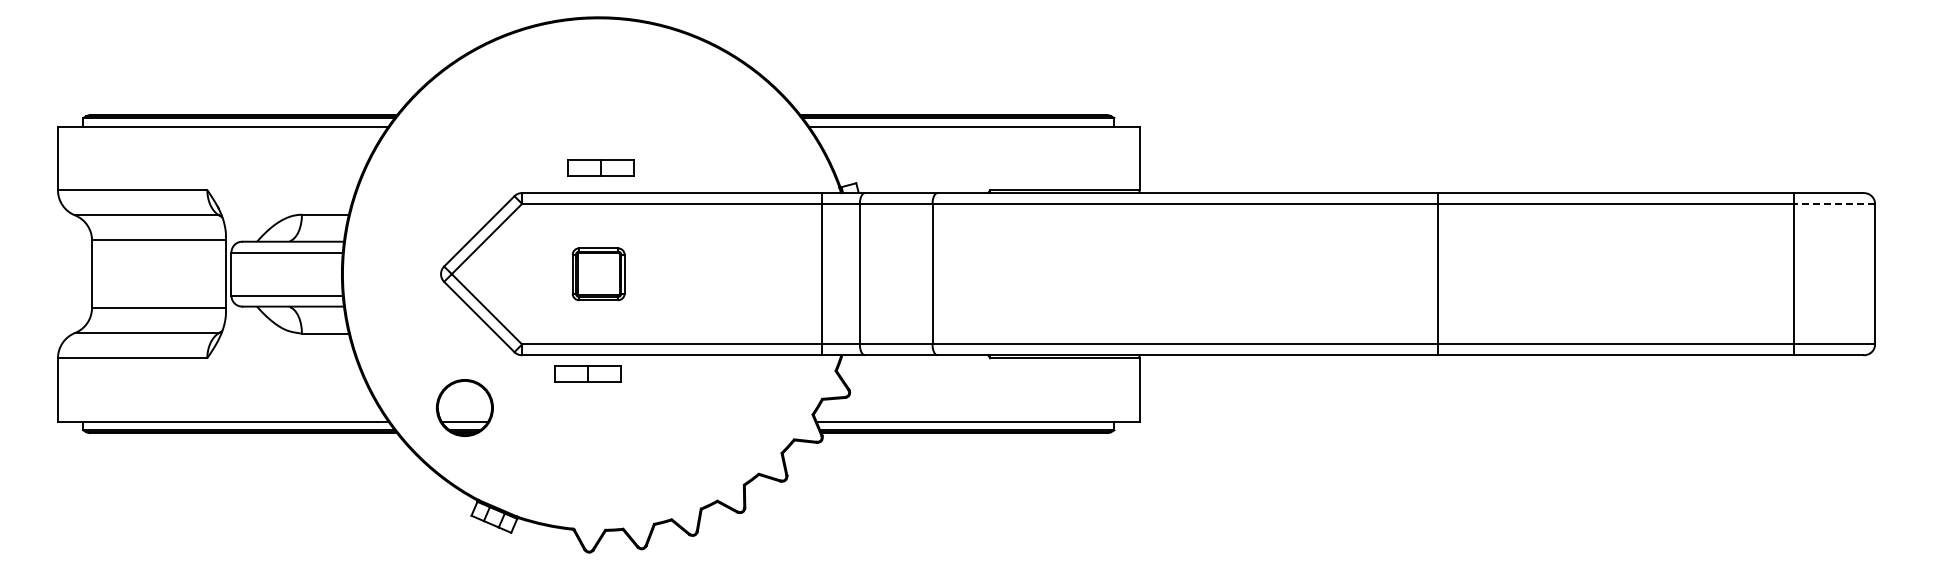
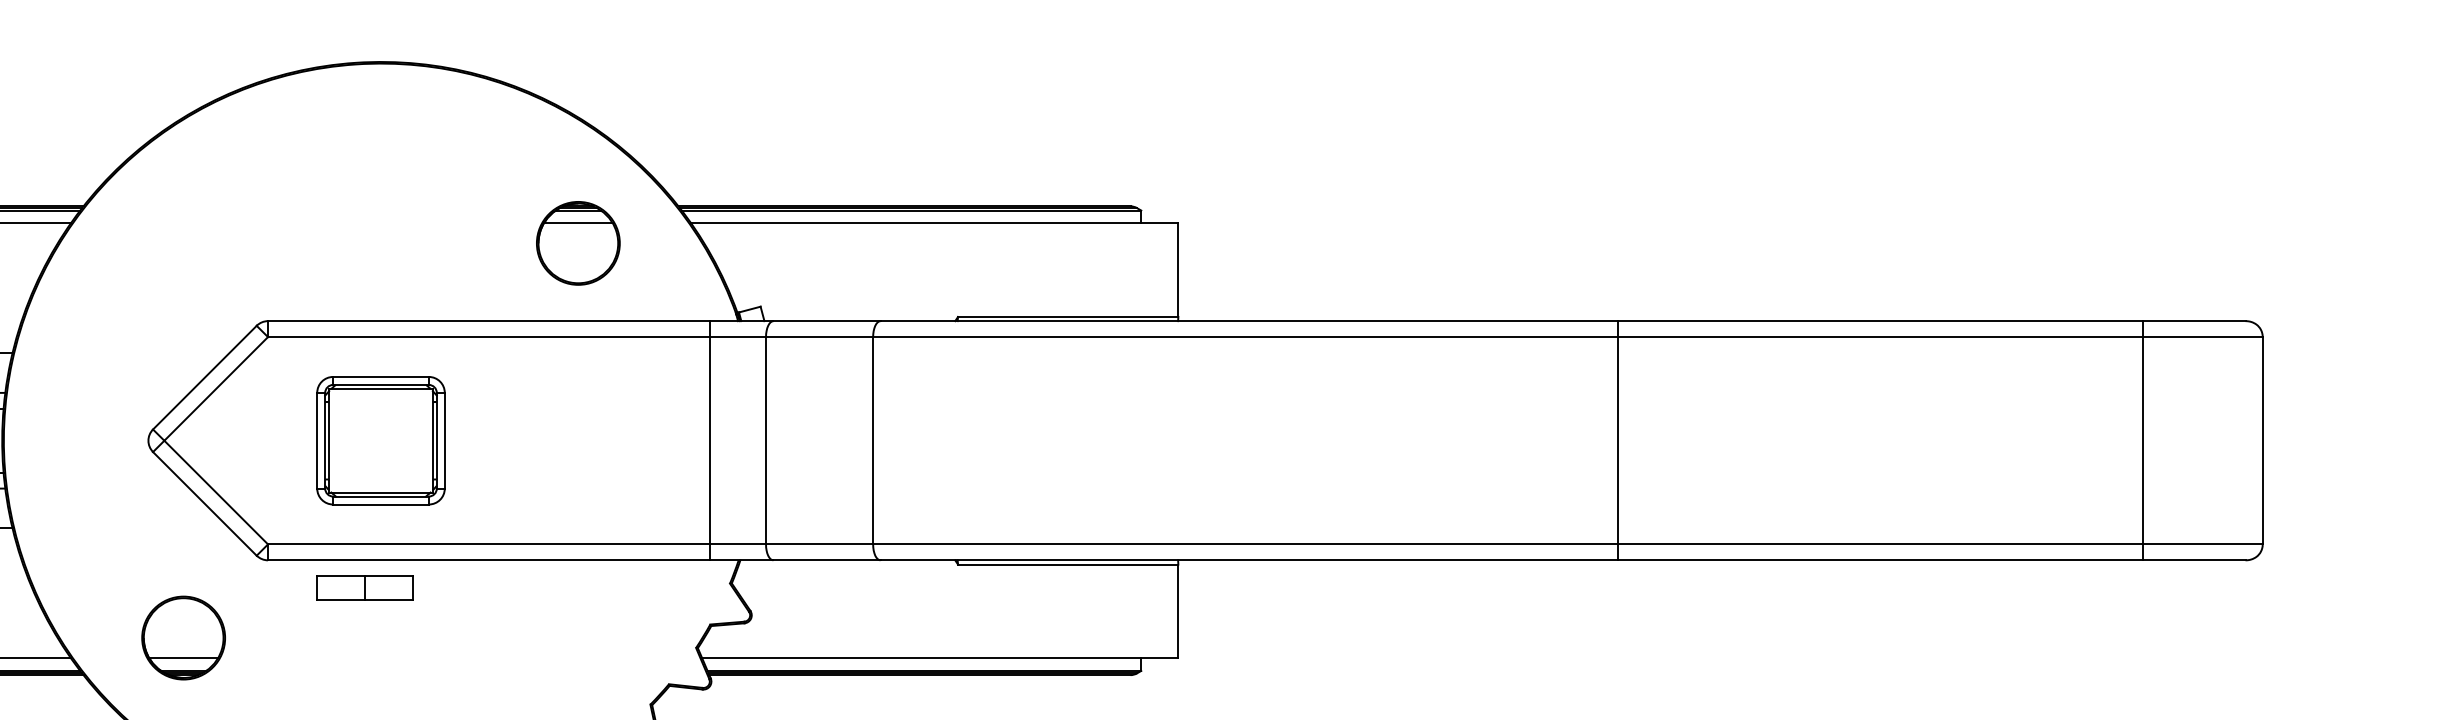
part: (732, 140) -> (578, 243), added
part: (600, 167) -> (383, 283), removed
line: (1834, 203) -> (2202, 336), dashed -> solid
part: (598, 274) -> (380, 441), size x1.67

